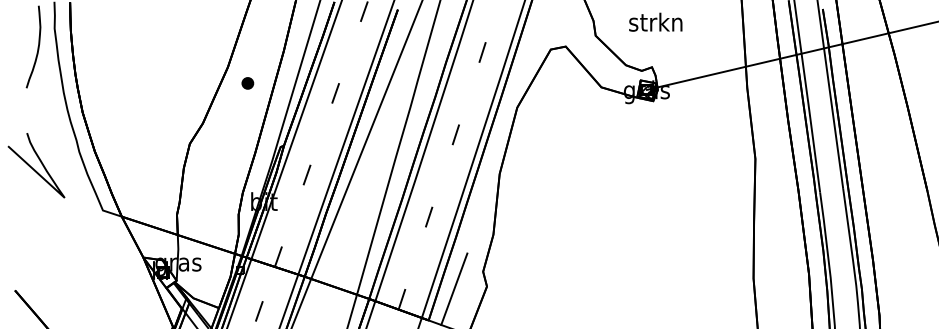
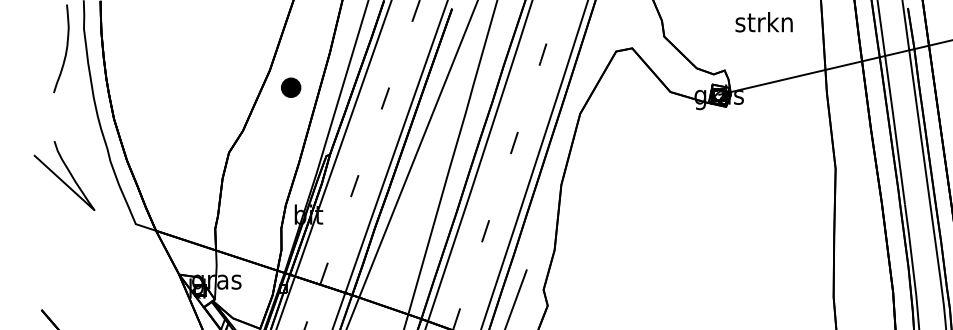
text: (655, 21) -> (763, 21), moved
part: (247, 83) -> (290, 87), size x1.6

